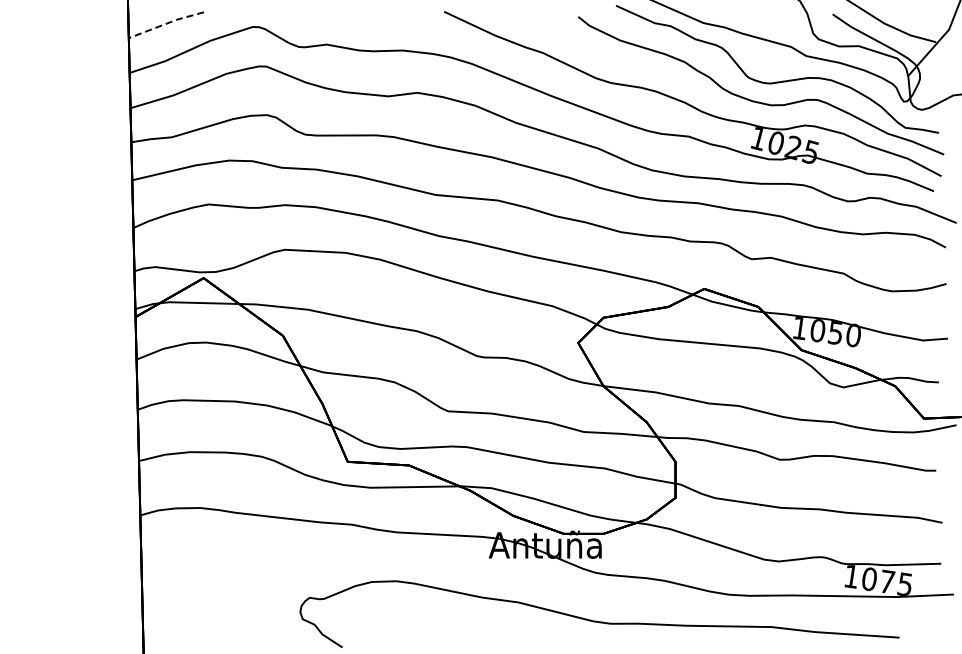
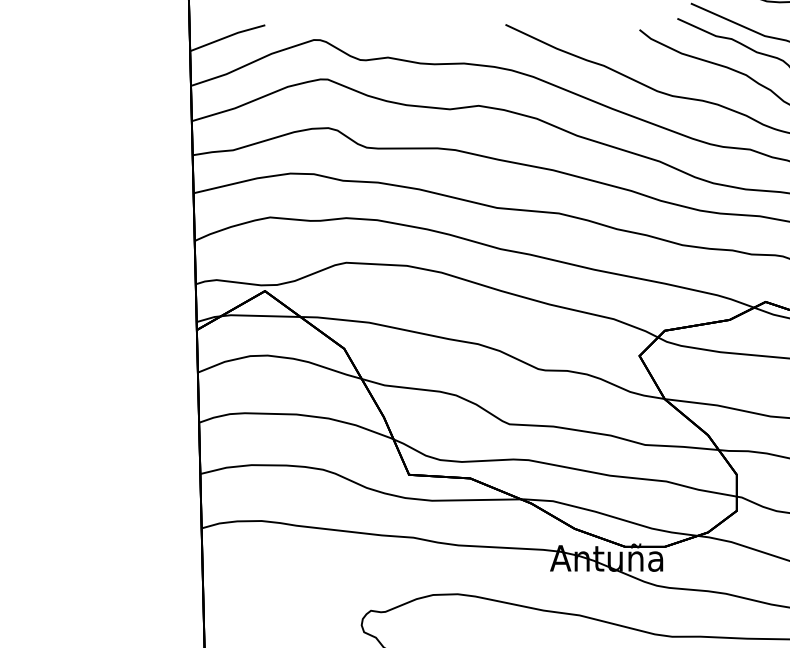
line: (165, 24) -> (226, 37), dashed -> solid

